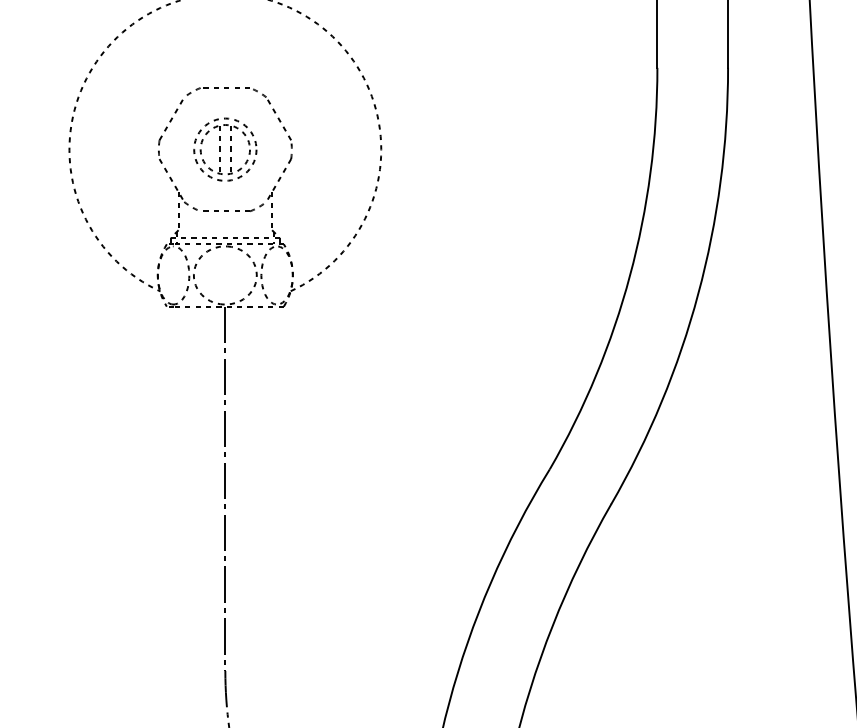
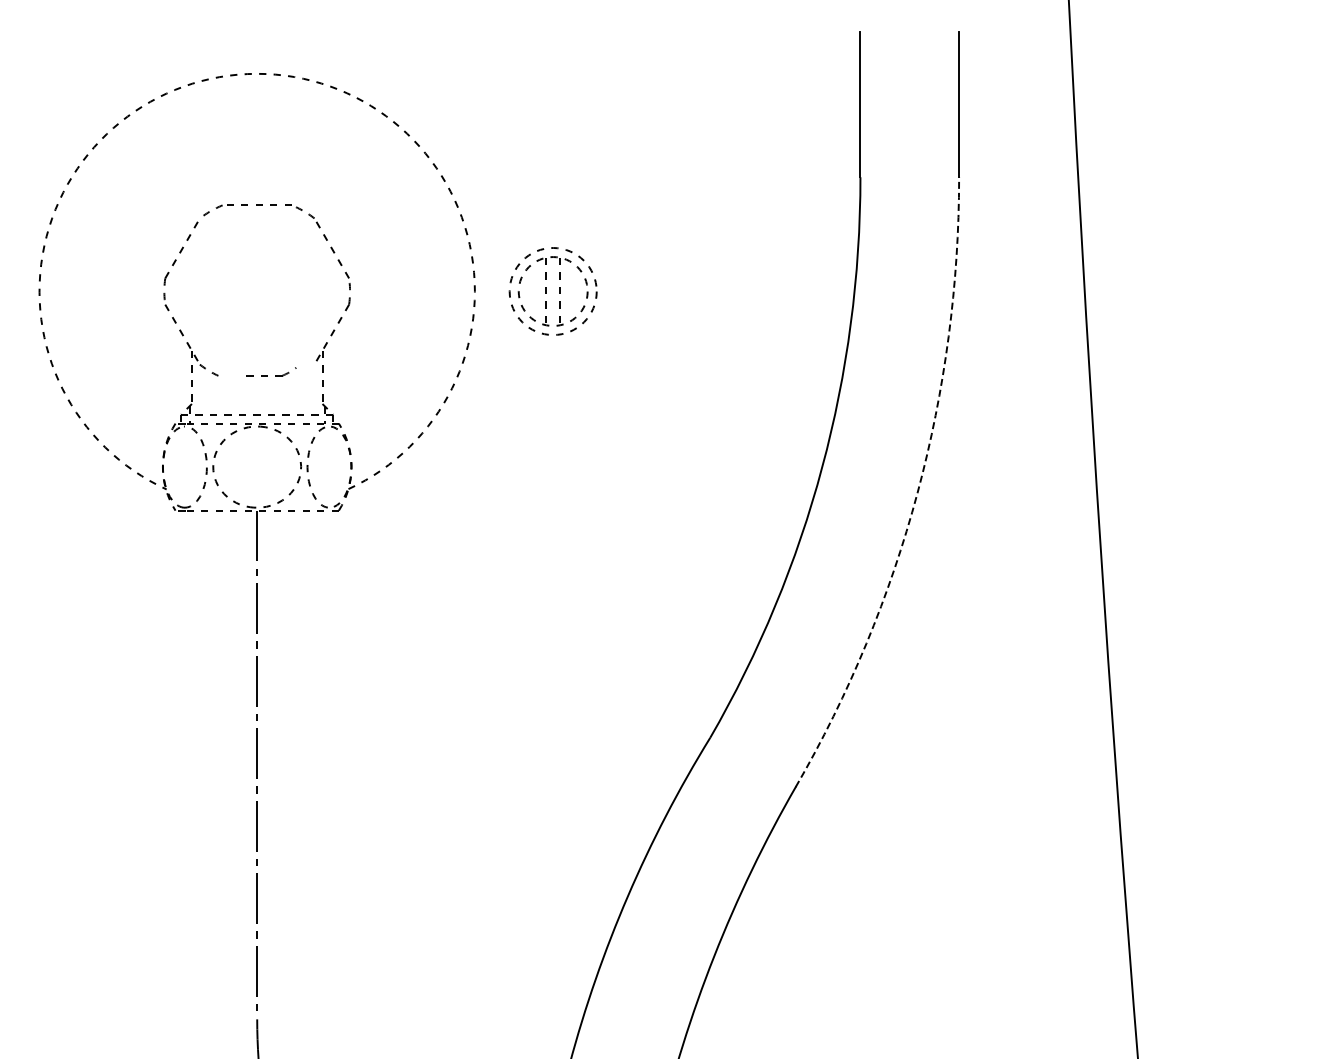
part: (224, 149) -> (552, 291), moved
part: (233, 207) -> (268, 372), size x0.6
arc: (698, 293) -> (917, 492), solid -> dashed

